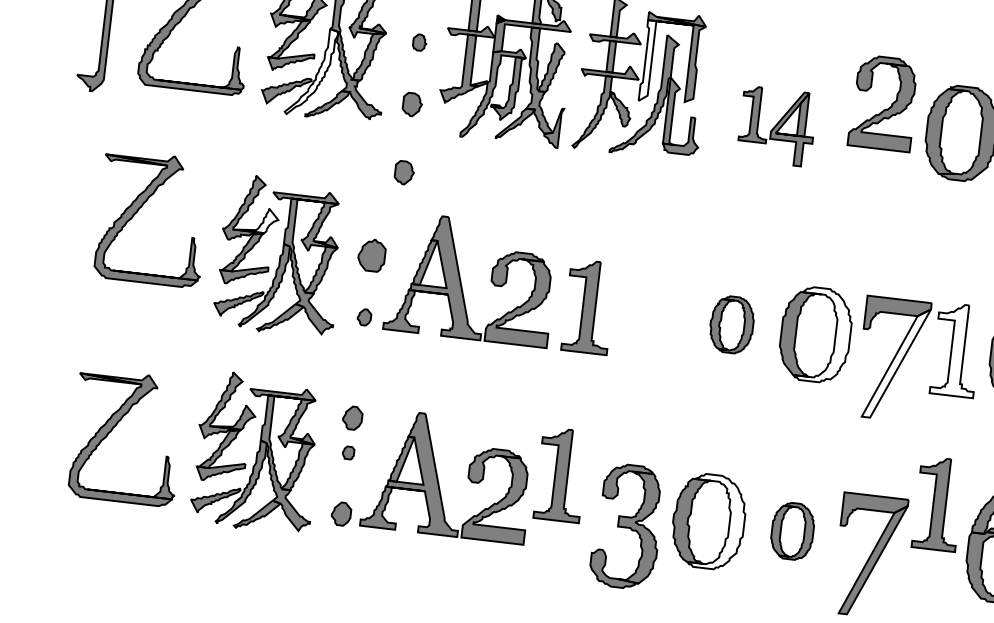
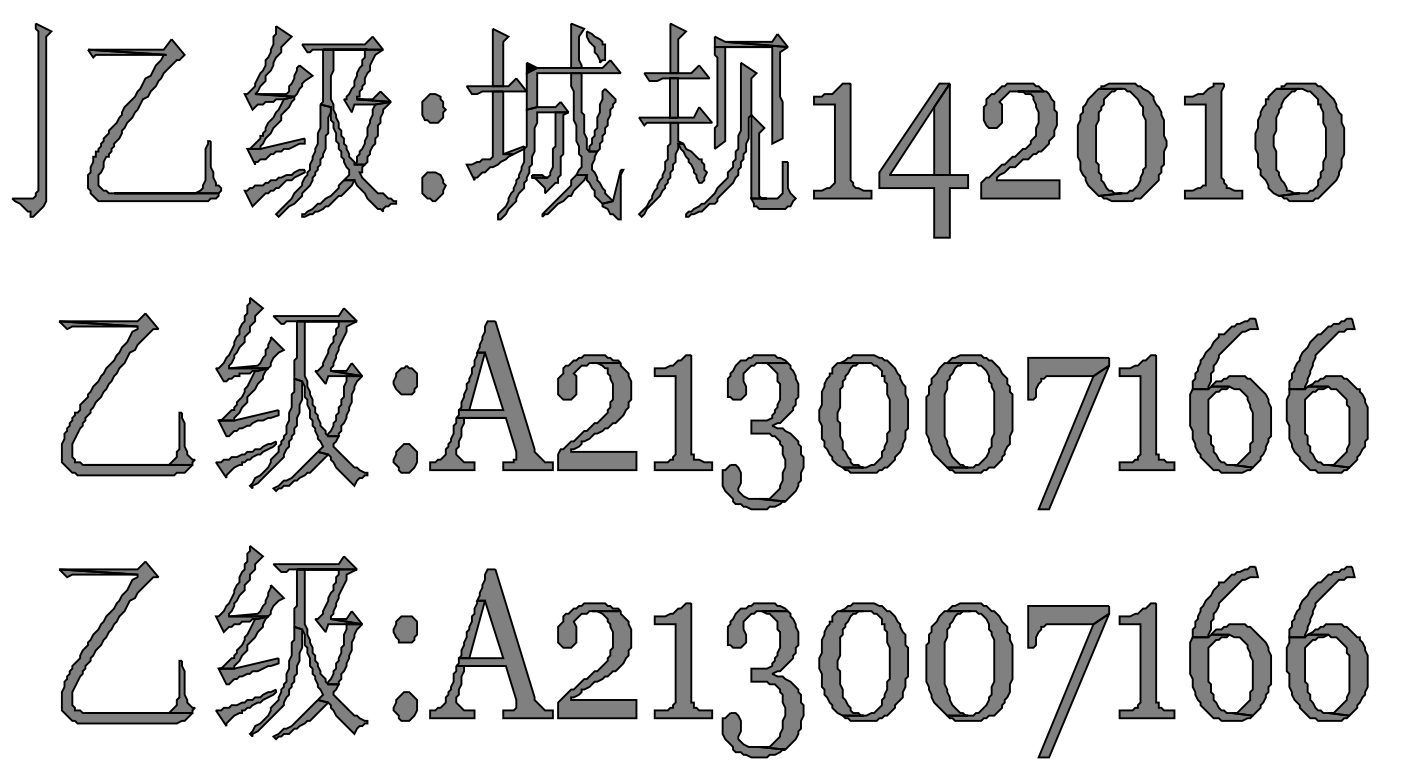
part: (419, 42) -> (433, 108), size x1.43
fill: (666, 62) -> (743, 97), added
fill: (311, 71) -> (303, 160), added
part: (884, 109) -> (1022, 148), moved
part: (776, 126) -> (890, 160), size x1.67
part: (404, 172) -> (433, 272), removed
part: (142, 206) -> (112, 381), moved
fill: (256, 219) -> (256, 352), added
part: (371, 255) -> (404, 380), size x0.71
part: (363, 317) -> (404, 458), size x1.43
part: (731, 324) -> (863, 413), size x1.67
part: (650, 330) -> (762, 432), added
fill: (823, 335) -> (979, 413), added
fill: (956, 349) -> (1146, 412), added
fill: (896, 363) -> (1073, 437), added
part: (352, 418) -> (404, 585), removed
part: (347, 452) -> (404, 629), size x1.67
part: (561, 474) -> (683, 660), moved
part: (938, 503) -> (1146, 660), moved
fill: (717, 522) -> (874, 661), added
part: (792, 530) -> (969, 661), size x1.67

